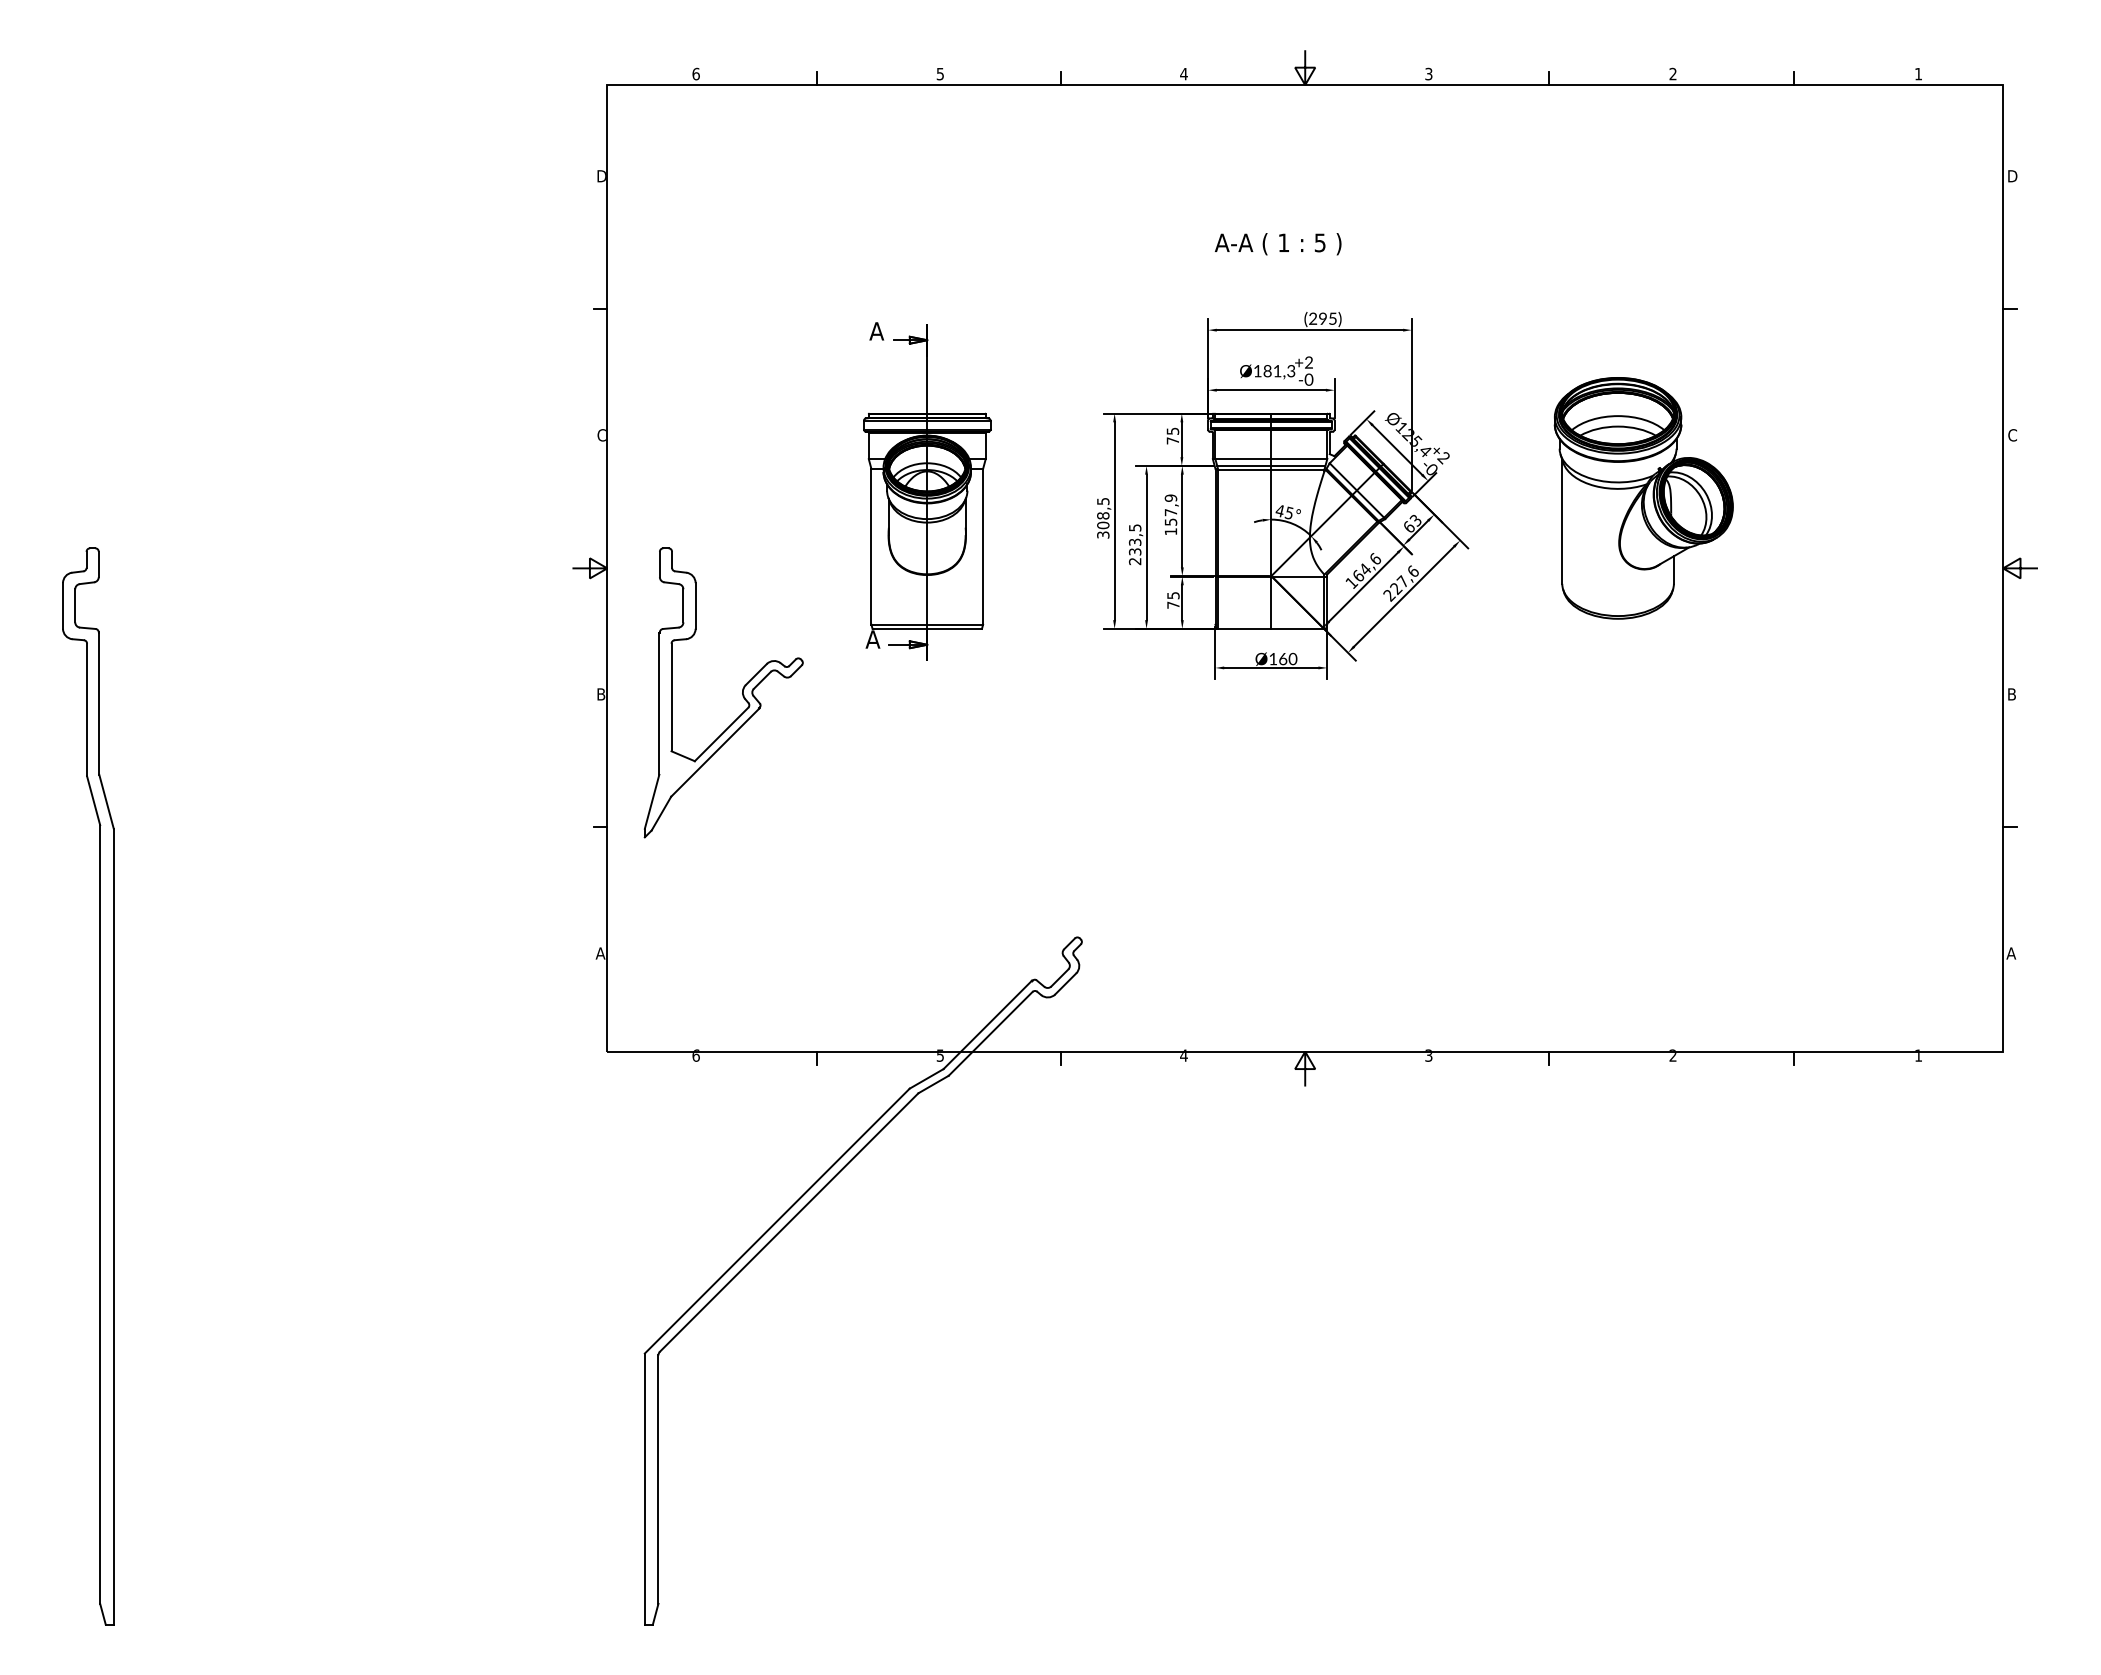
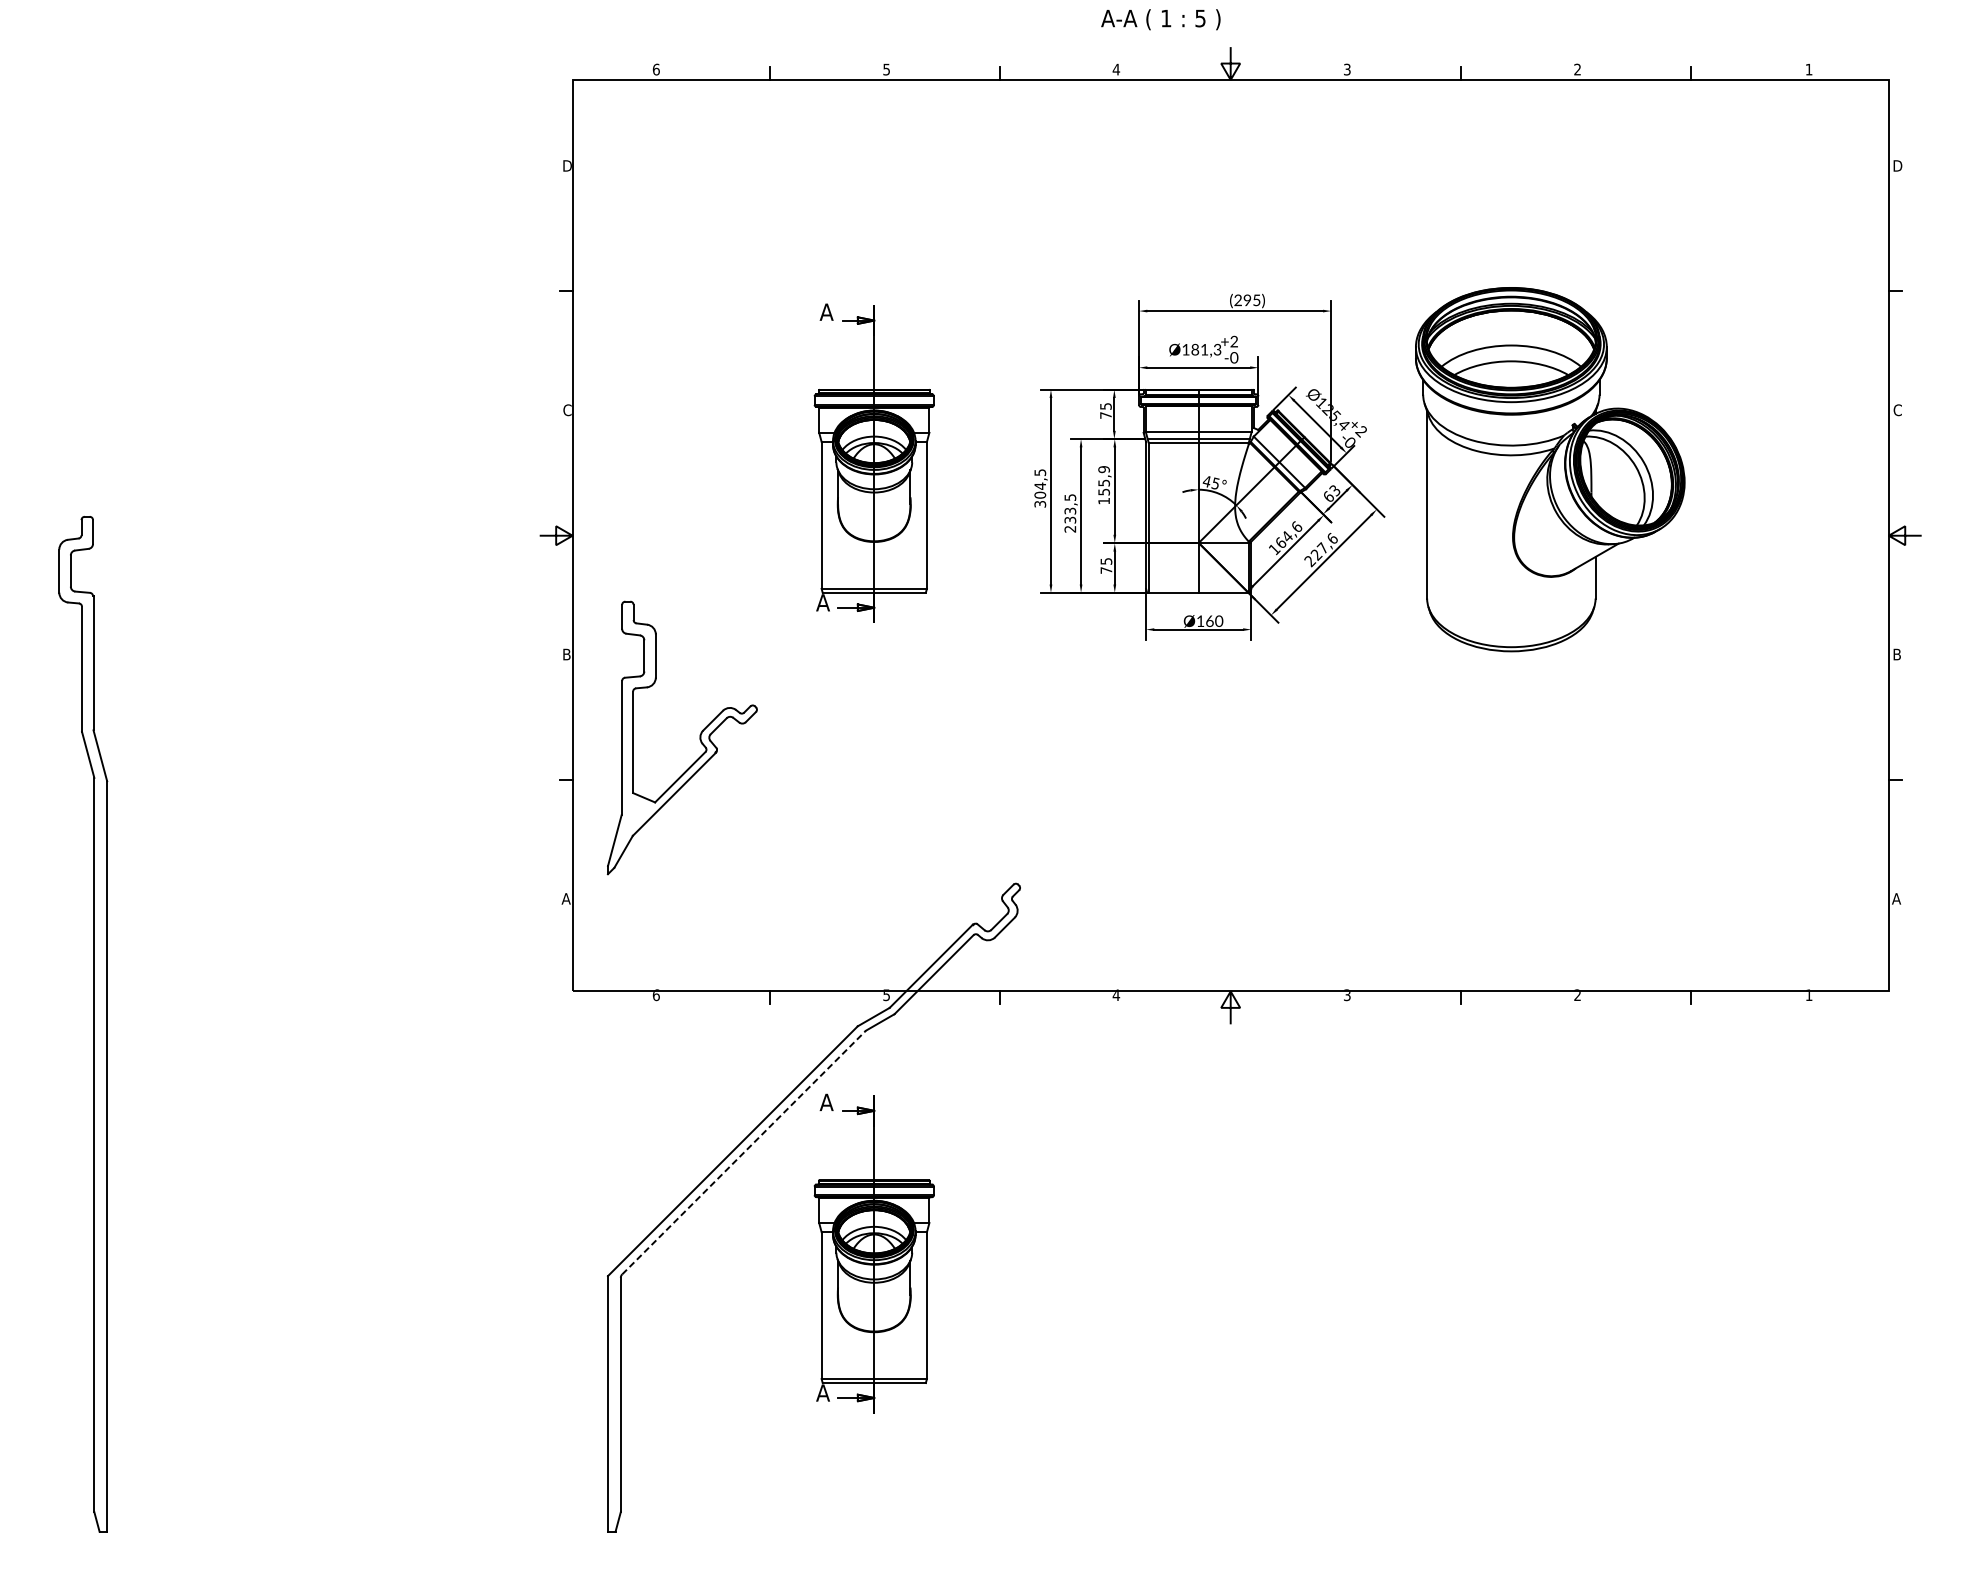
text: (1278, 244) -> (1161, 20), moved
part: (1643, 498) -> (1549, 469), size x1.6
text: (1171, 512) -> (1104, 483), 157,9 -> 155,9
text: (1103, 515) -> (1040, 485), 308,5 -> 304,5
part: (742, 692) -> (700, 737), moved
line: (789, 1222) -> (744, 1152), solid -> dashed
part: (927, 1329) -> (874, 1253), added

